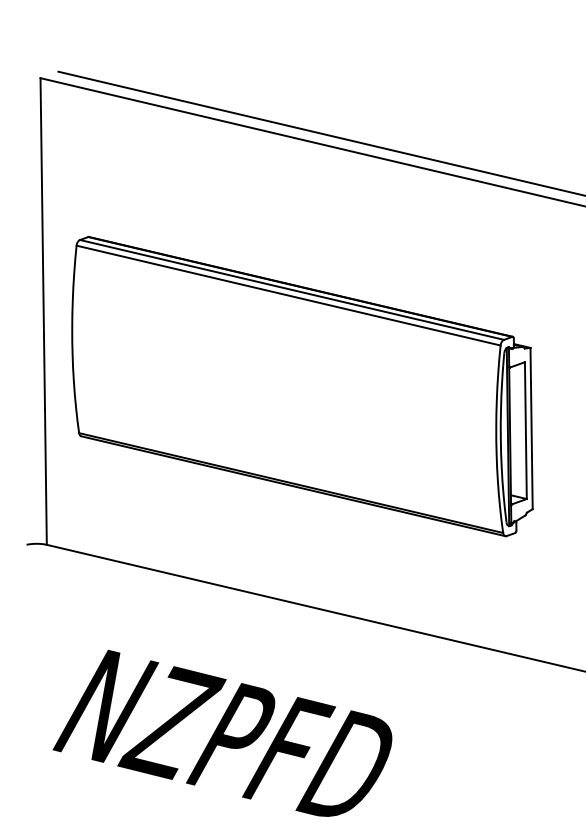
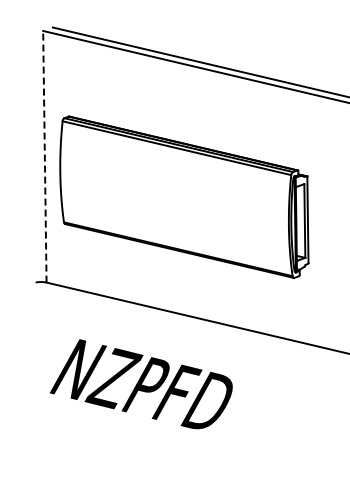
line: (42, 310) -> (44, 156), solid -> dashed

